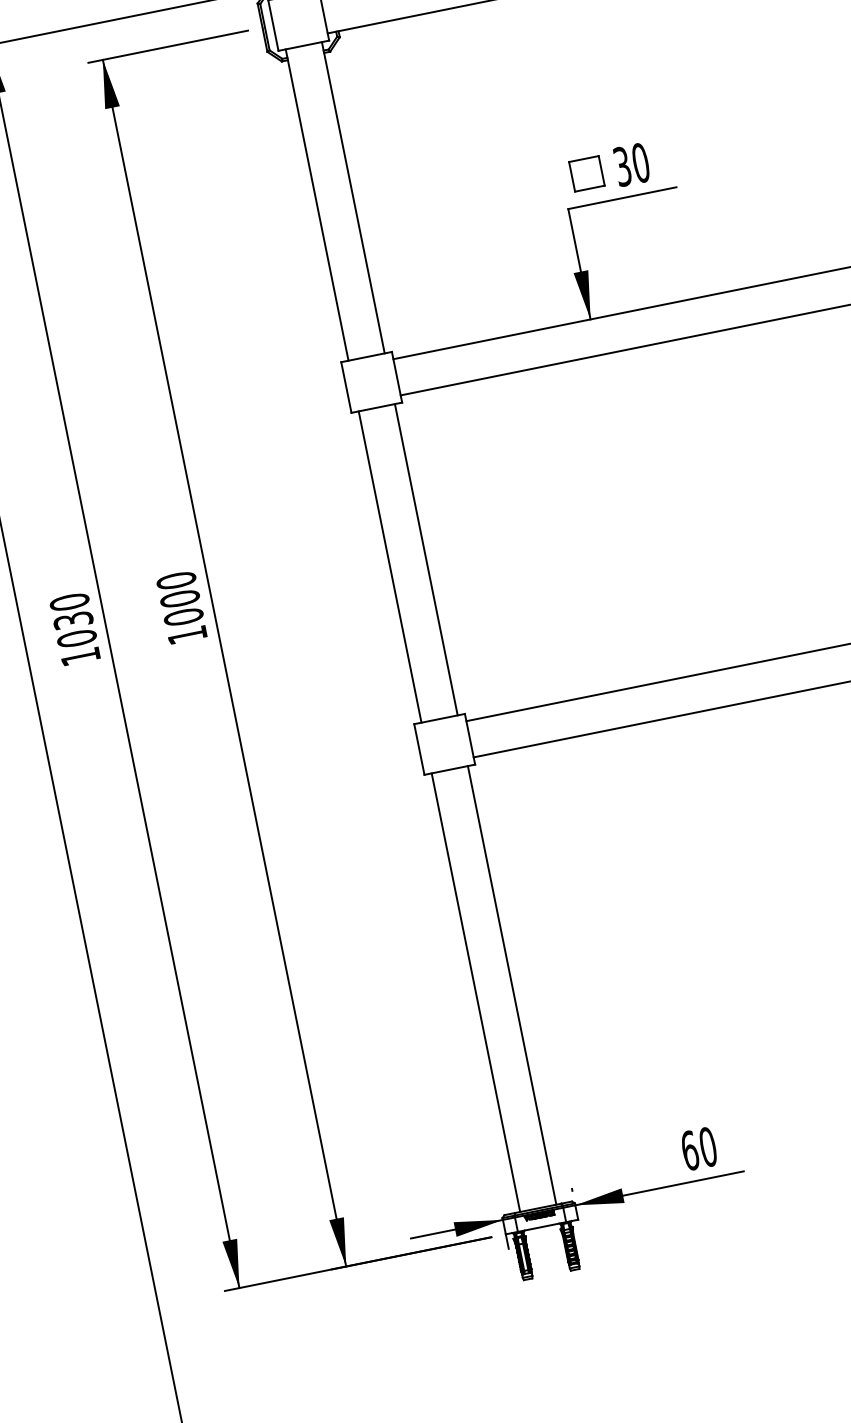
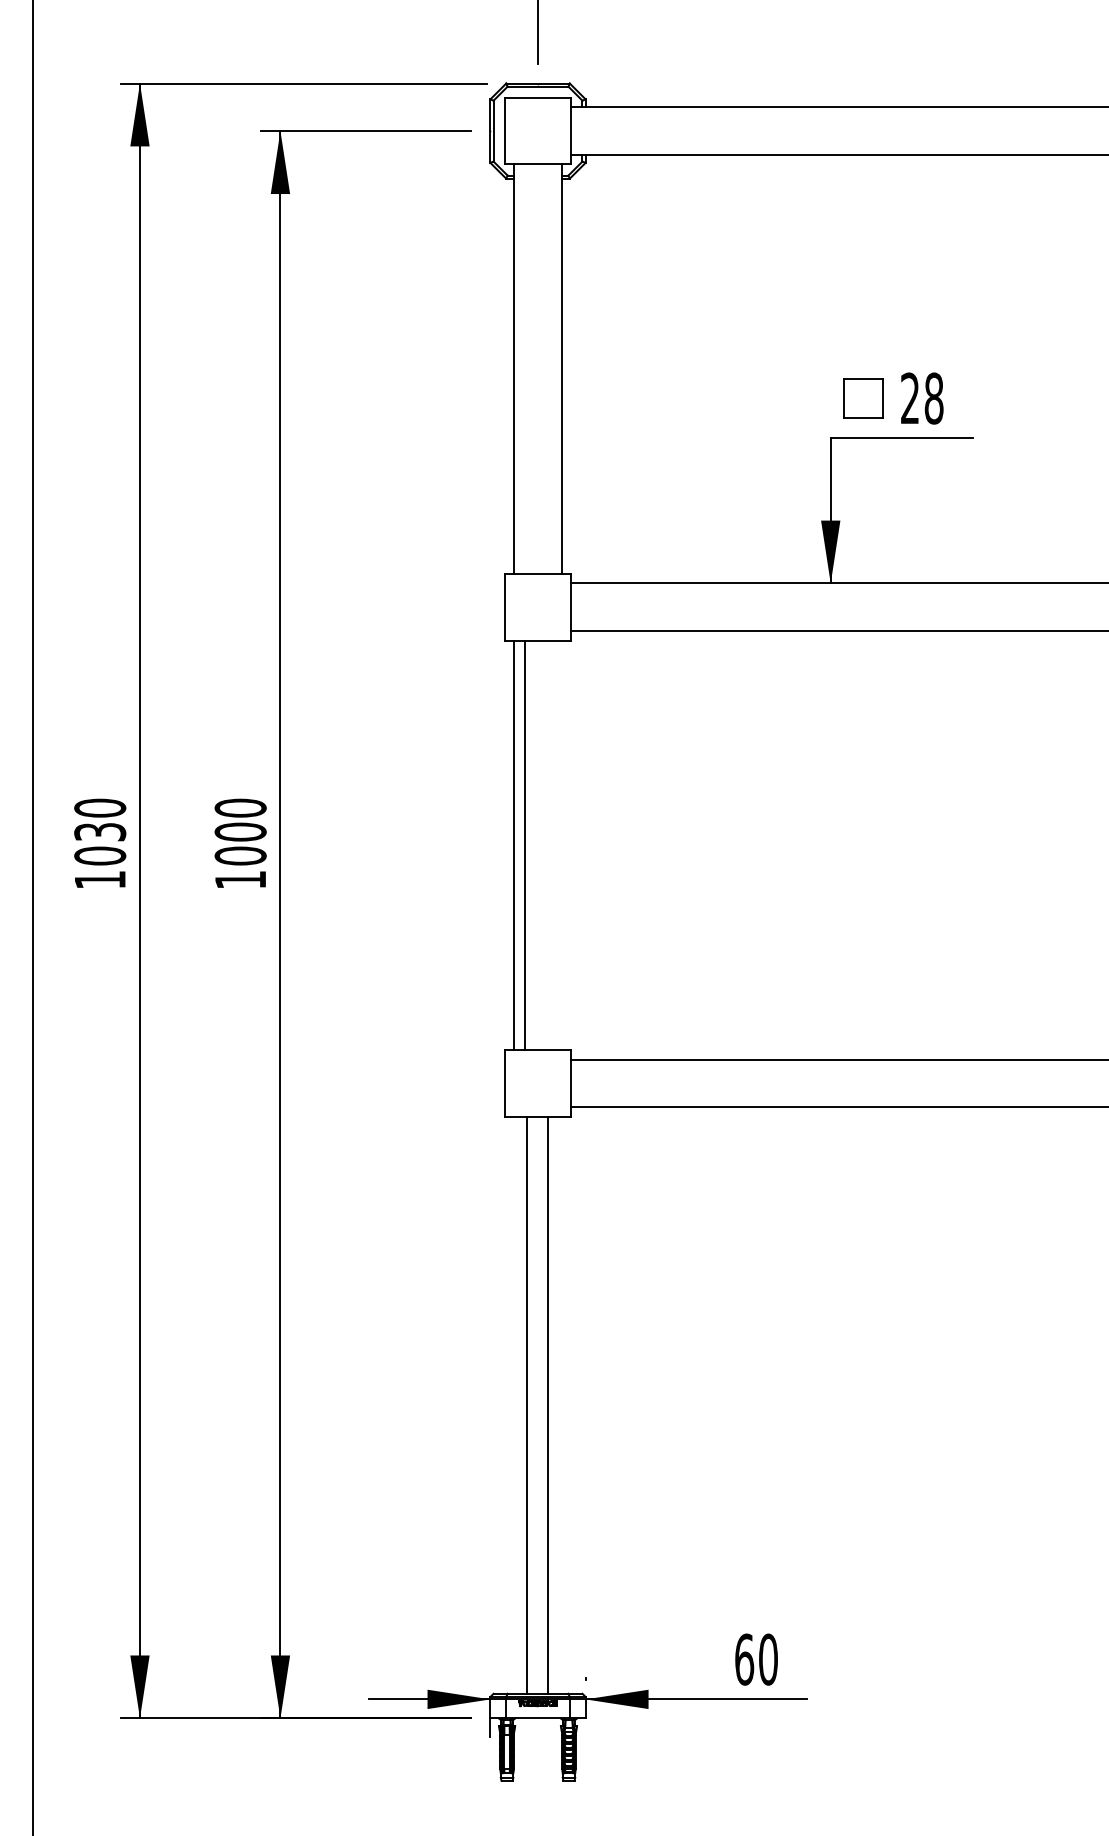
text: (631, 164) -> (922, 398), 30 -> 28
line: (426, 559) -> (524, 845), moved
line: (511, 984) -> (526, 1404), moved
line: (476, 992) -> (548, 1404), moved

